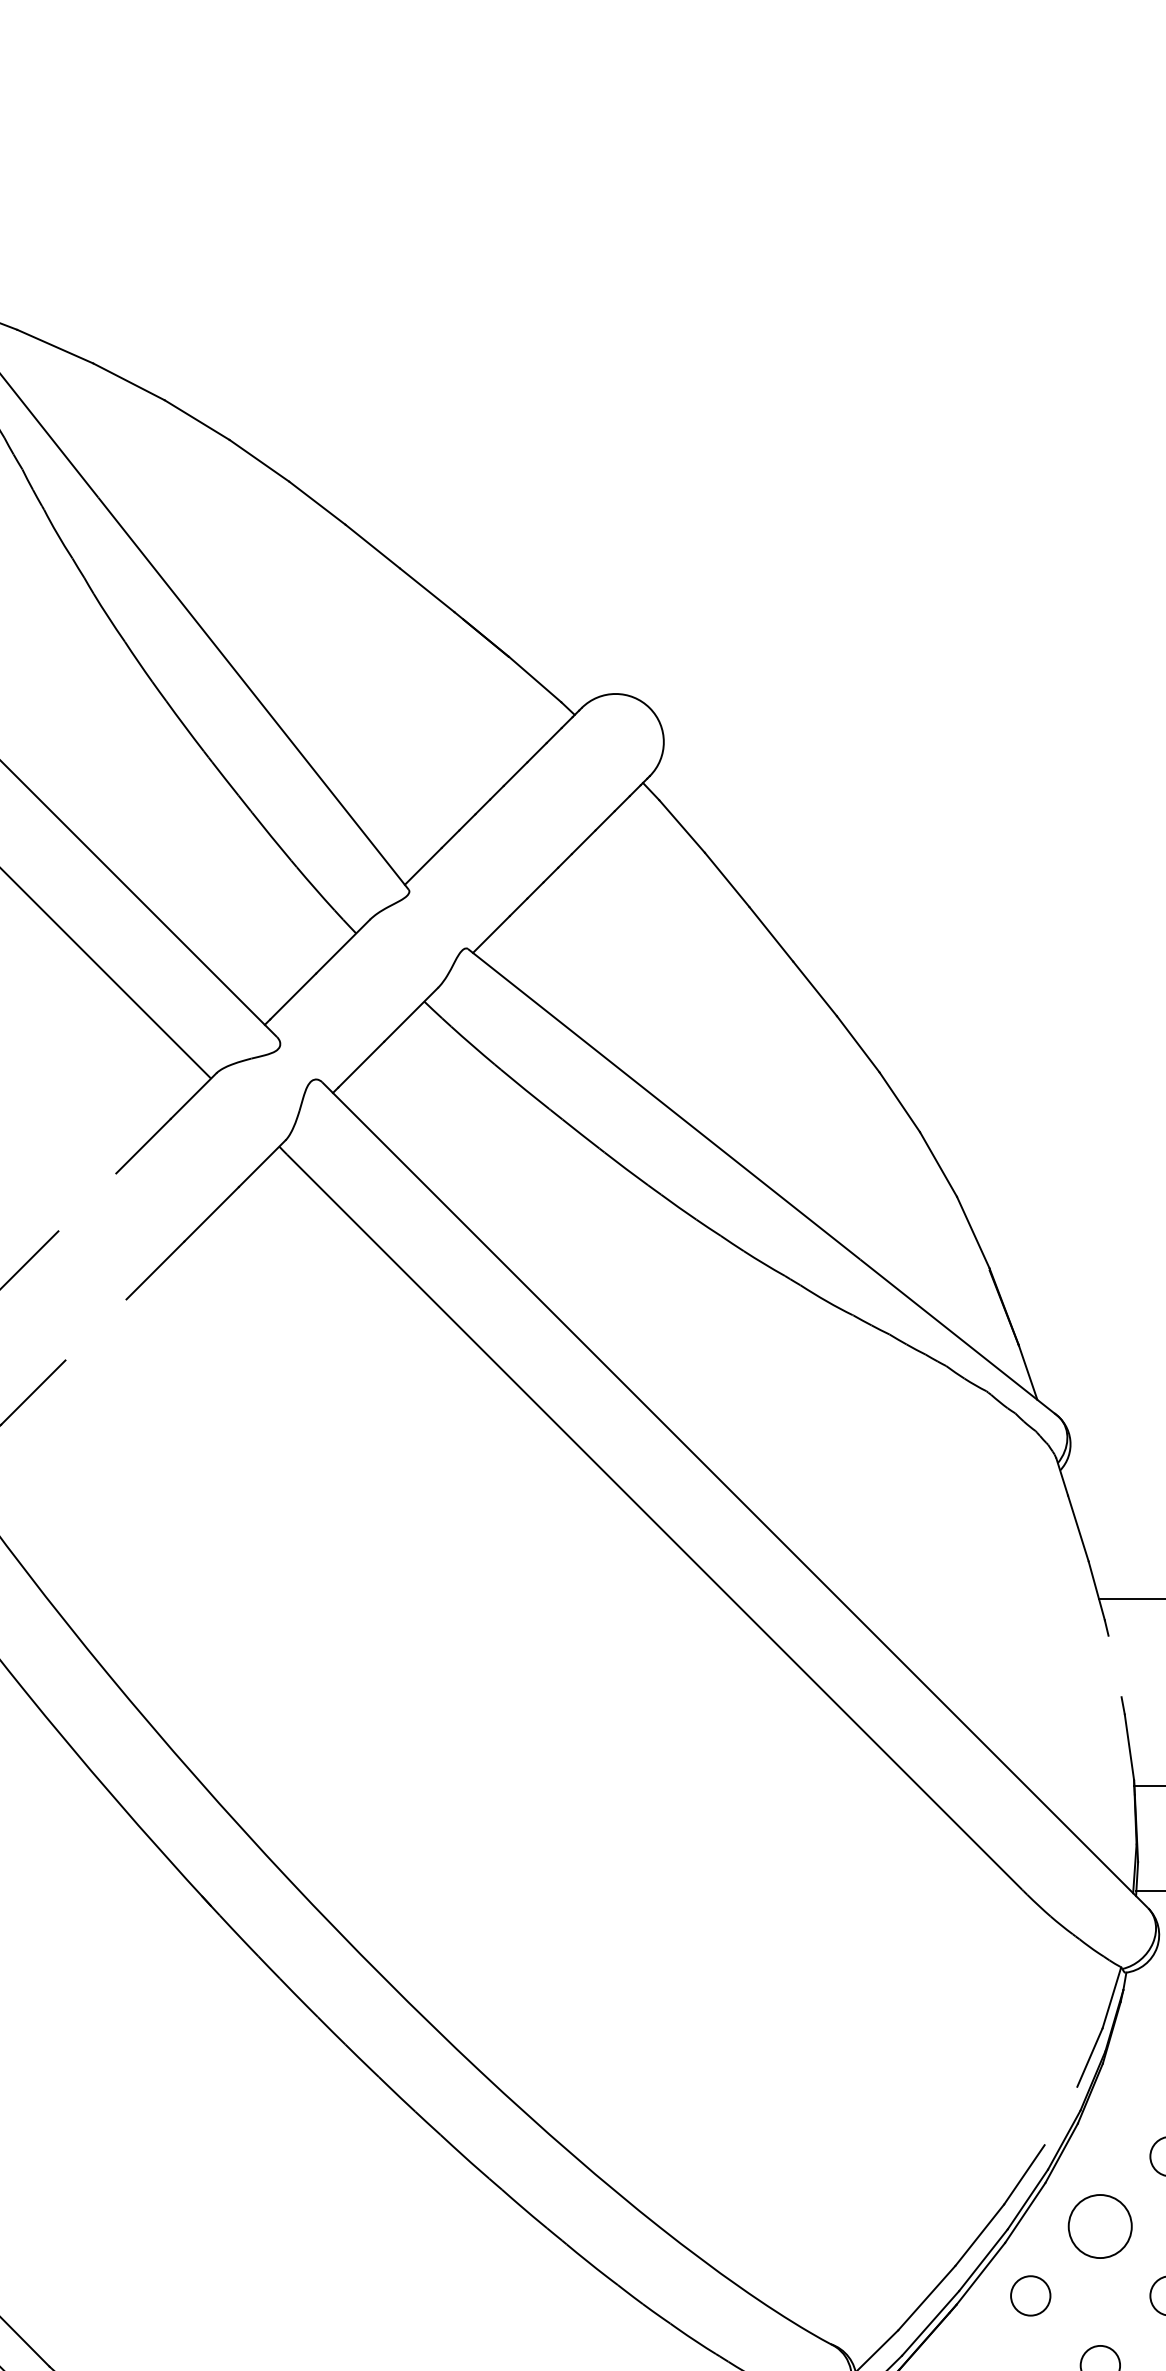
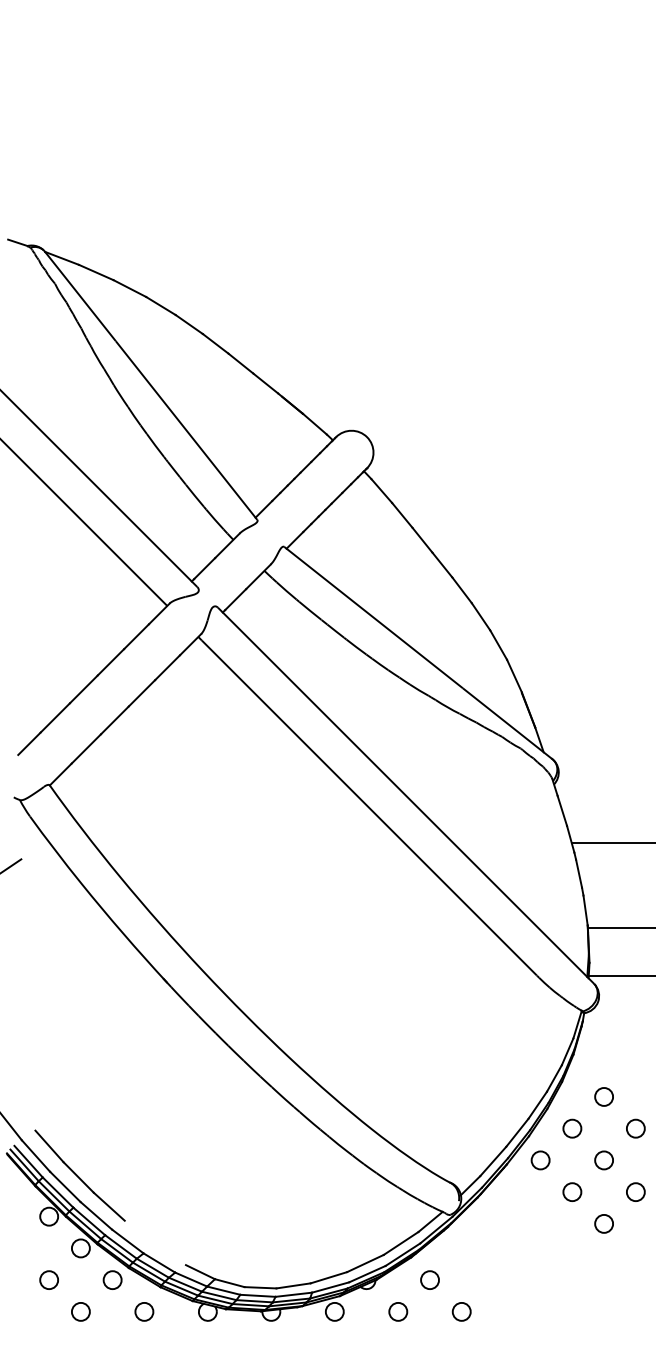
line: (86, 1202) -> (110, 662), added
line: (95, 1330) -> (114, 720), added
line: (1116, 1665) -> (579, 873), added
line: (1058, 2116) -> (553, 1078), added
circle: (1100, 2225) -> (572, 1128), size x0.62

